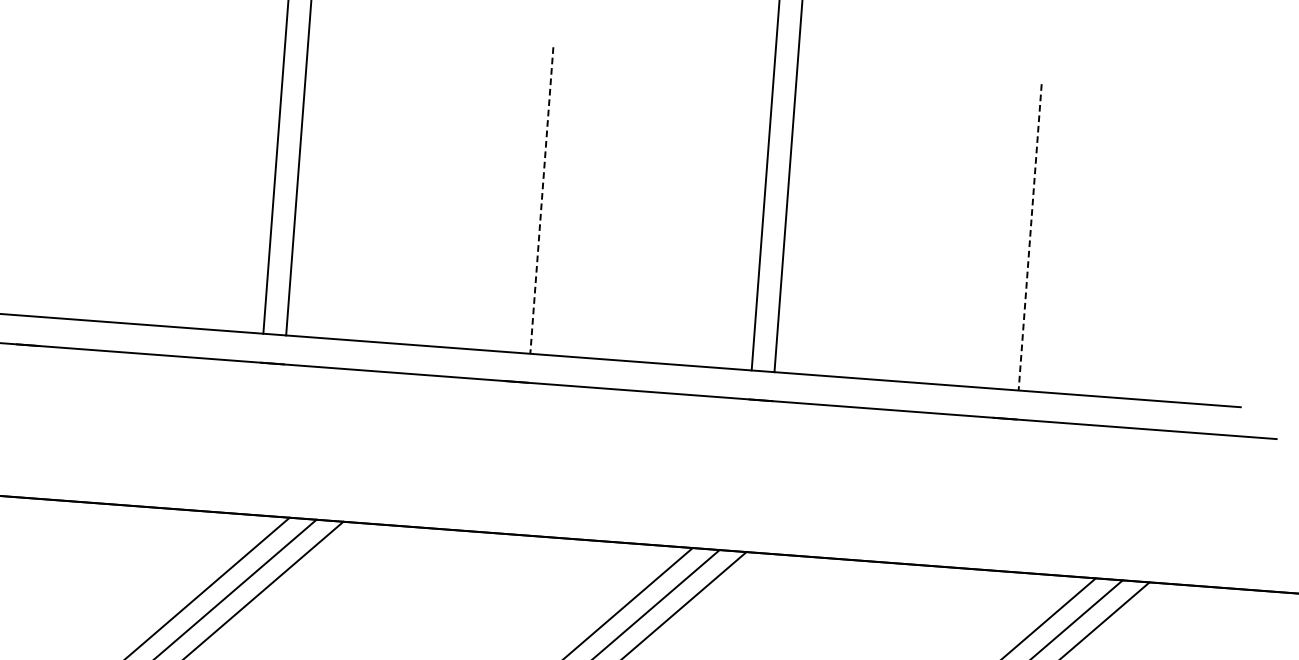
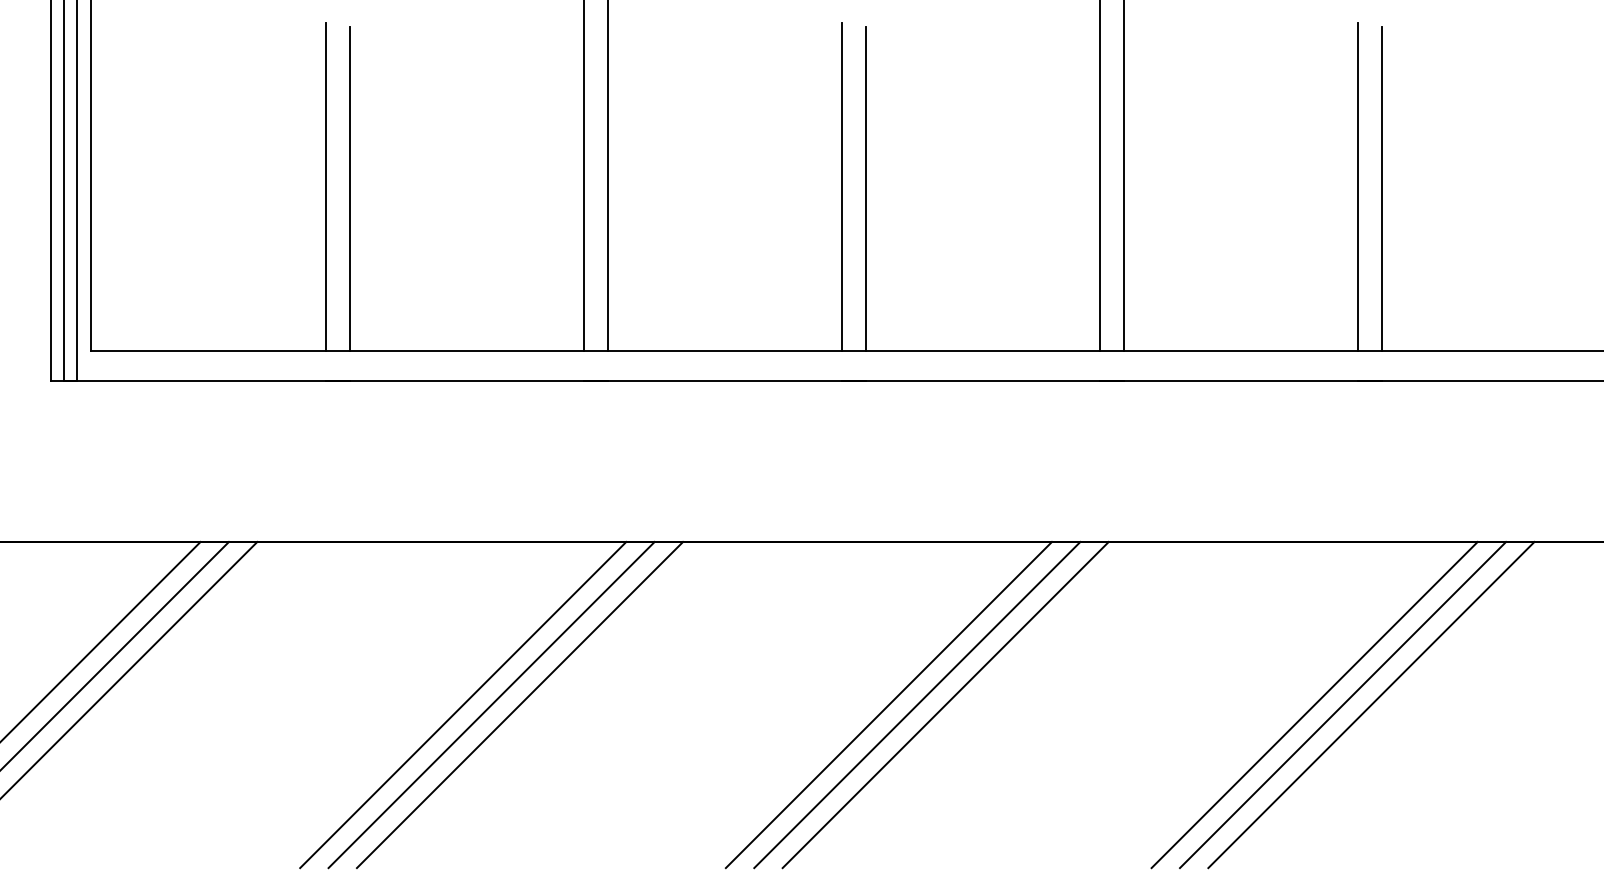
line: (31, 159) -> (326, 186), added
line: (53, 163) -> (350, 188), added
line: (518, 196) -> (841, 186), added
line: (542, 200) -> (866, 188), dashed -> solid
line: (1007, 233) -> (1357, 186), added
line: (1029, 237) -> (1381, 189), dashed -> solid

